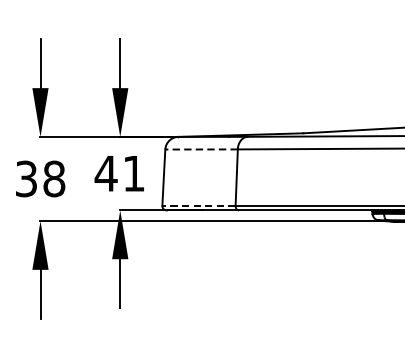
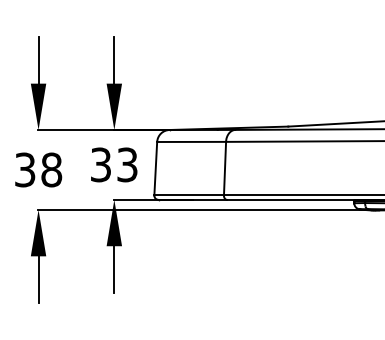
line: (201, 149) -> (191, 141), dashed -> solid
text: (119, 173) -> (113, 164), 41 -> 33
line: (199, 205) -> (189, 195), dashed -> solid

